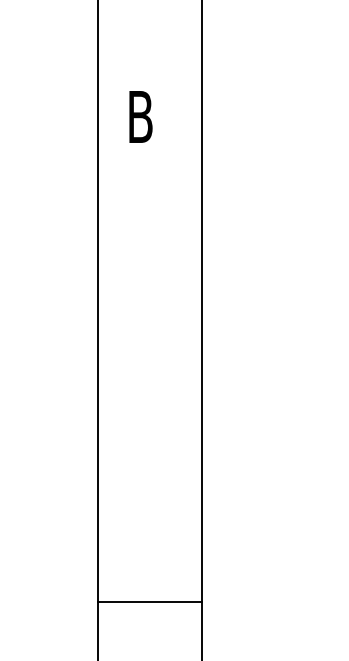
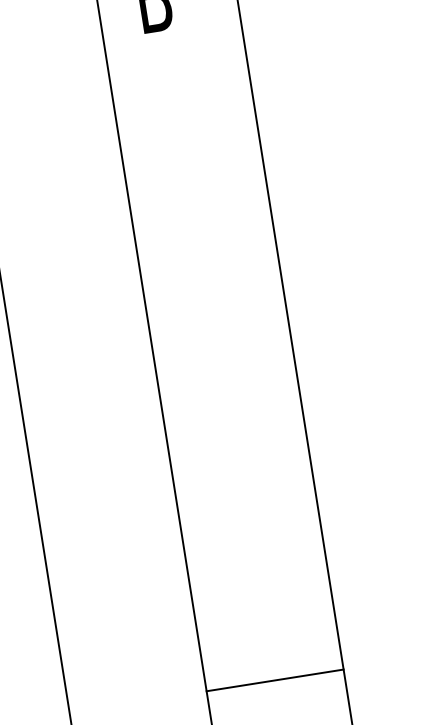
line: (150, 601) -> (275, 680), moved

